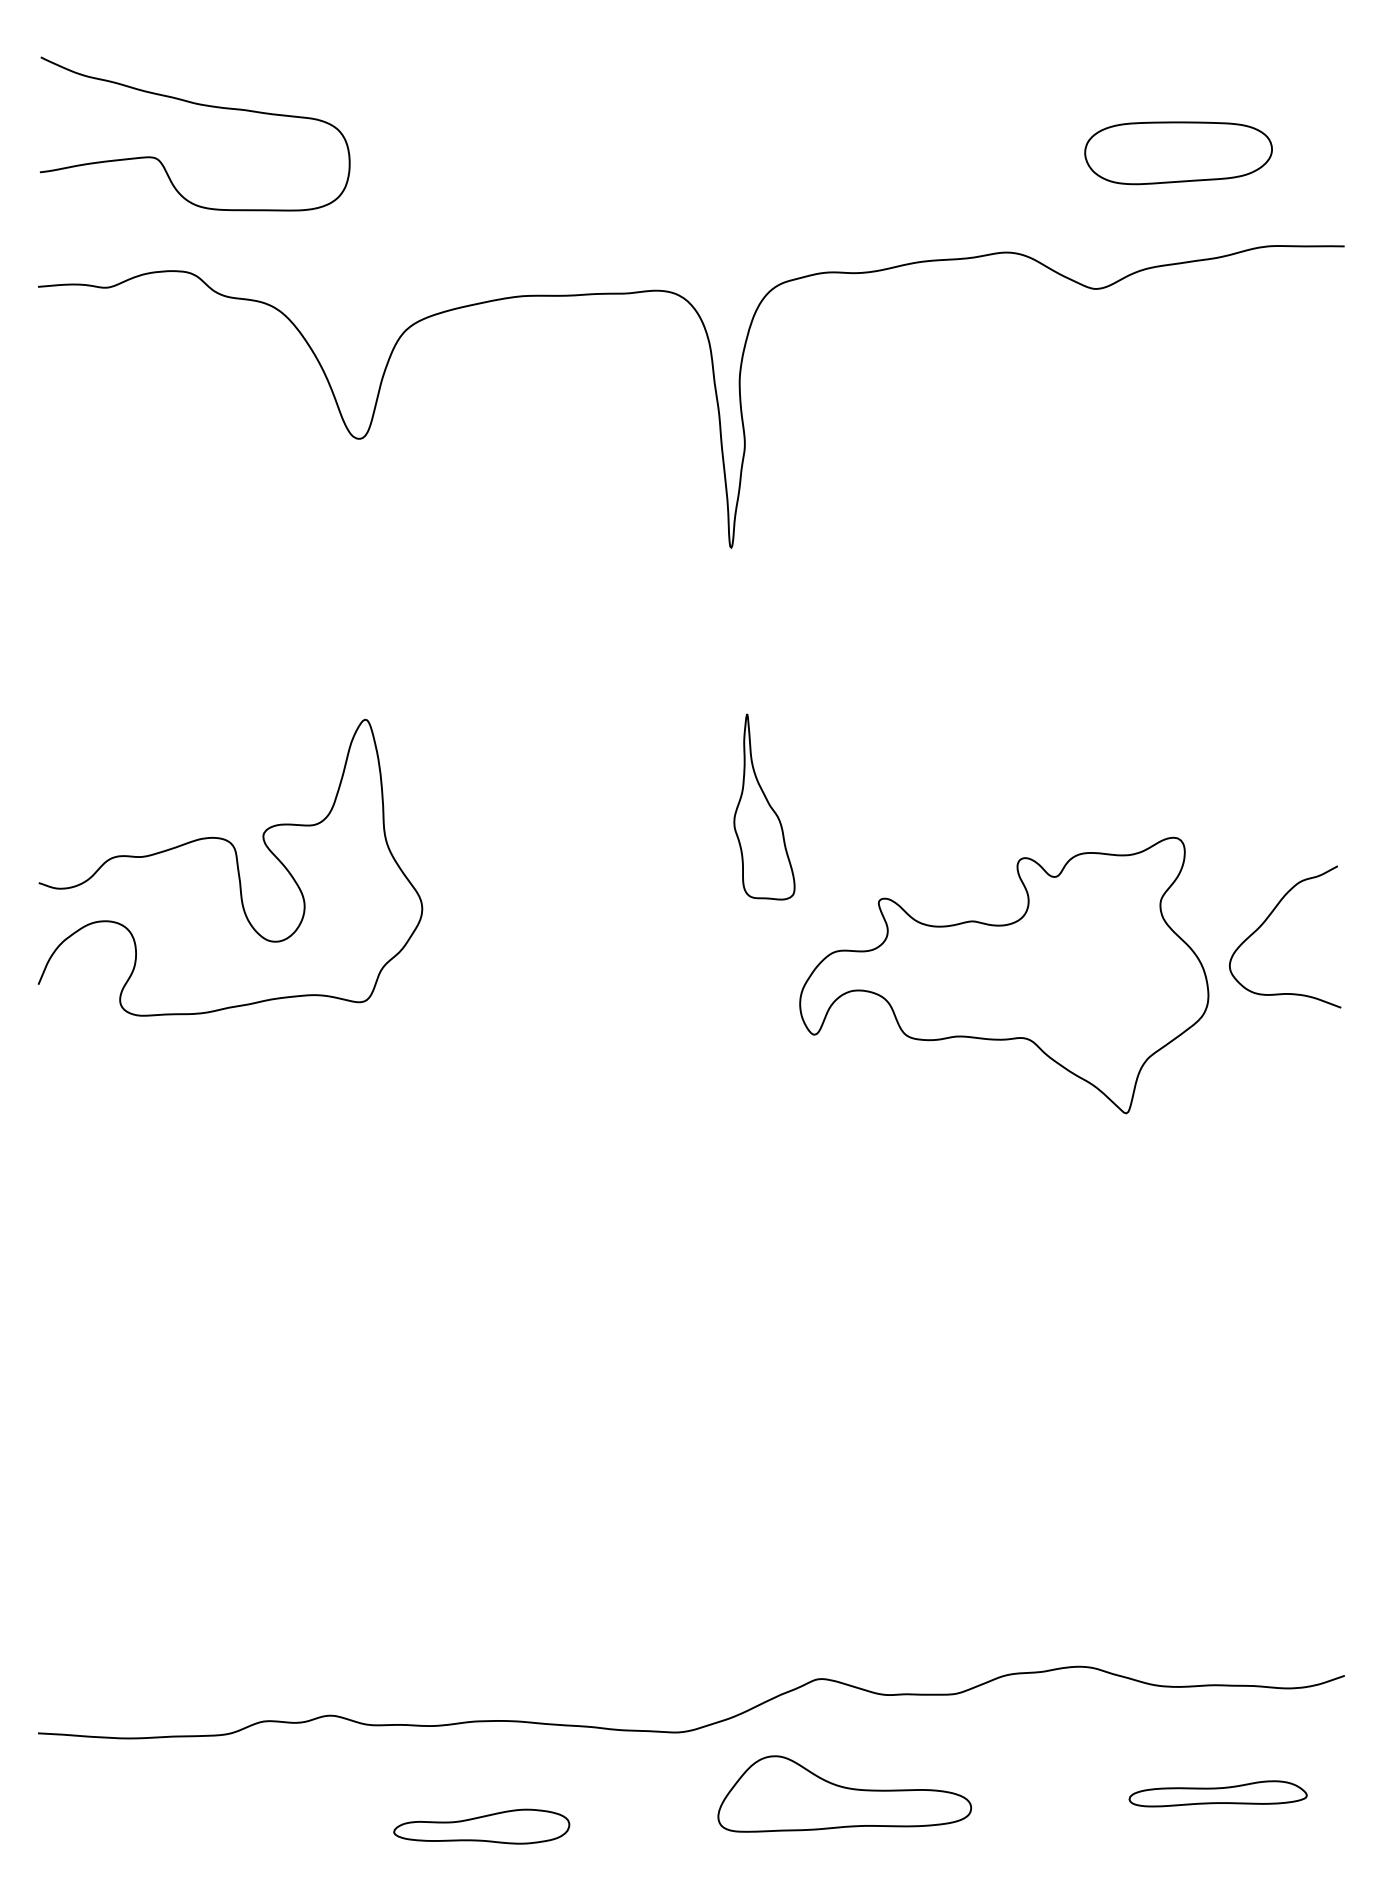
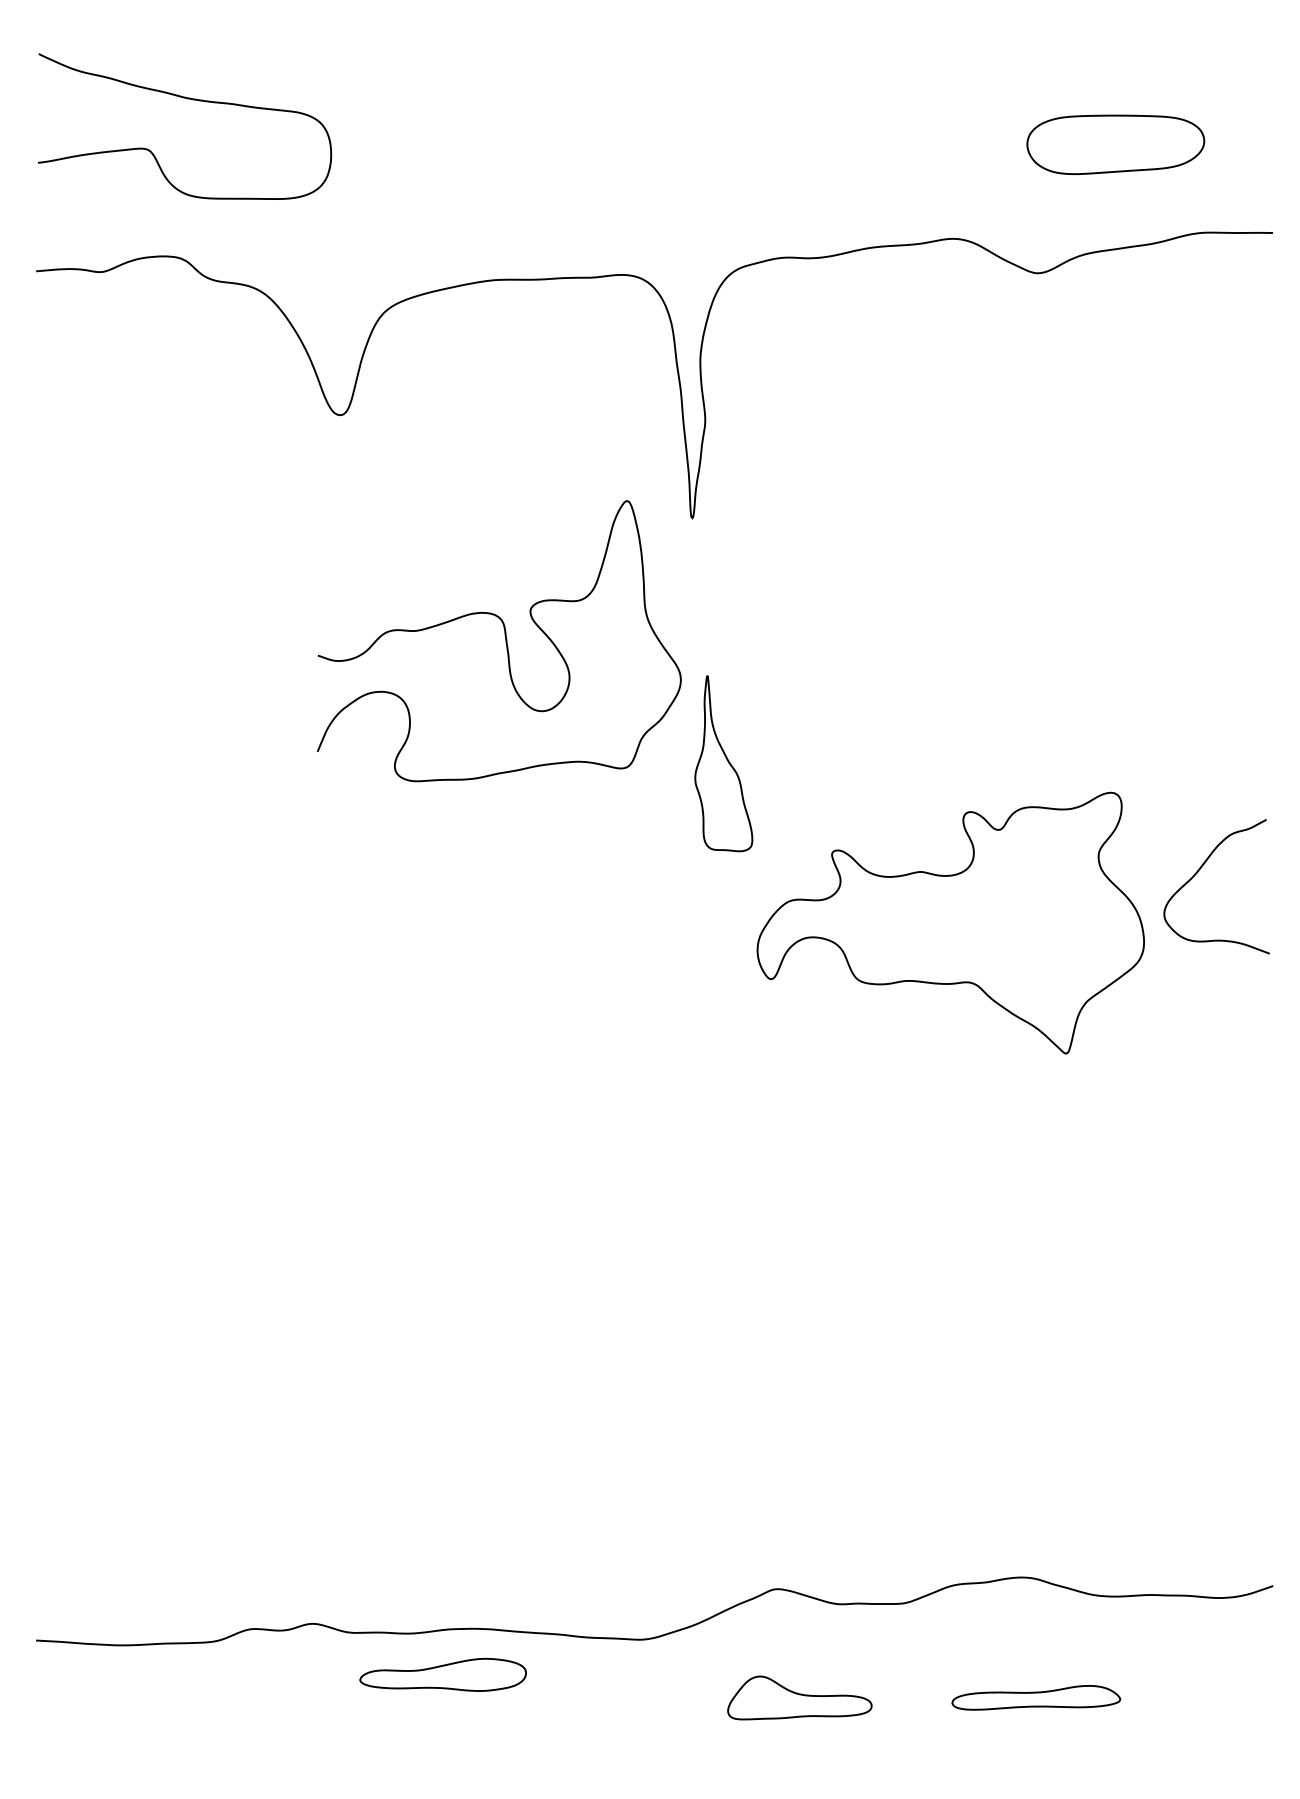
curve: (237, 868) -> (505, 641), moved
part: (844, 1793) -> (799, 1697), size x0.6
part: (1218, 1793) -> (1036, 1697), moved
part: (481, 1826) -> (442, 1674), moved

